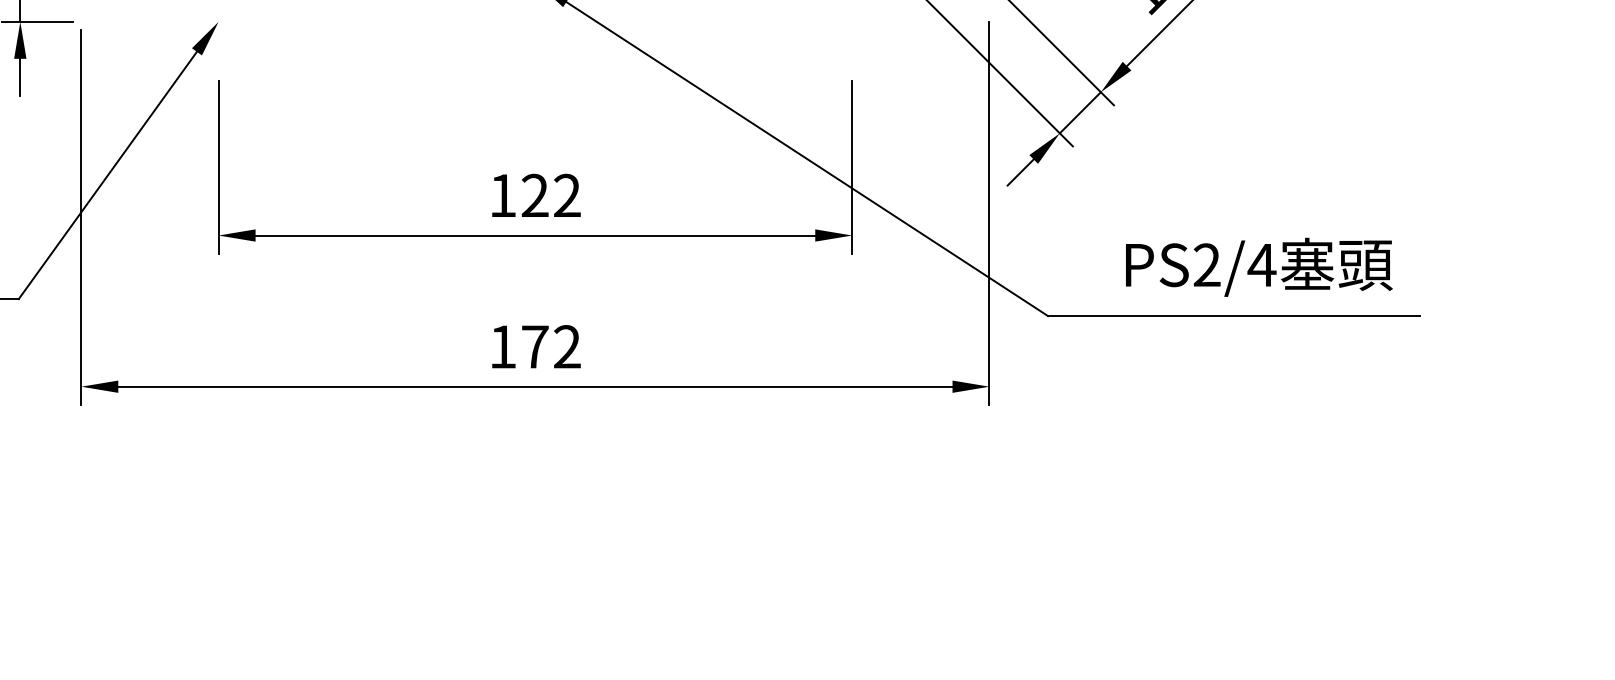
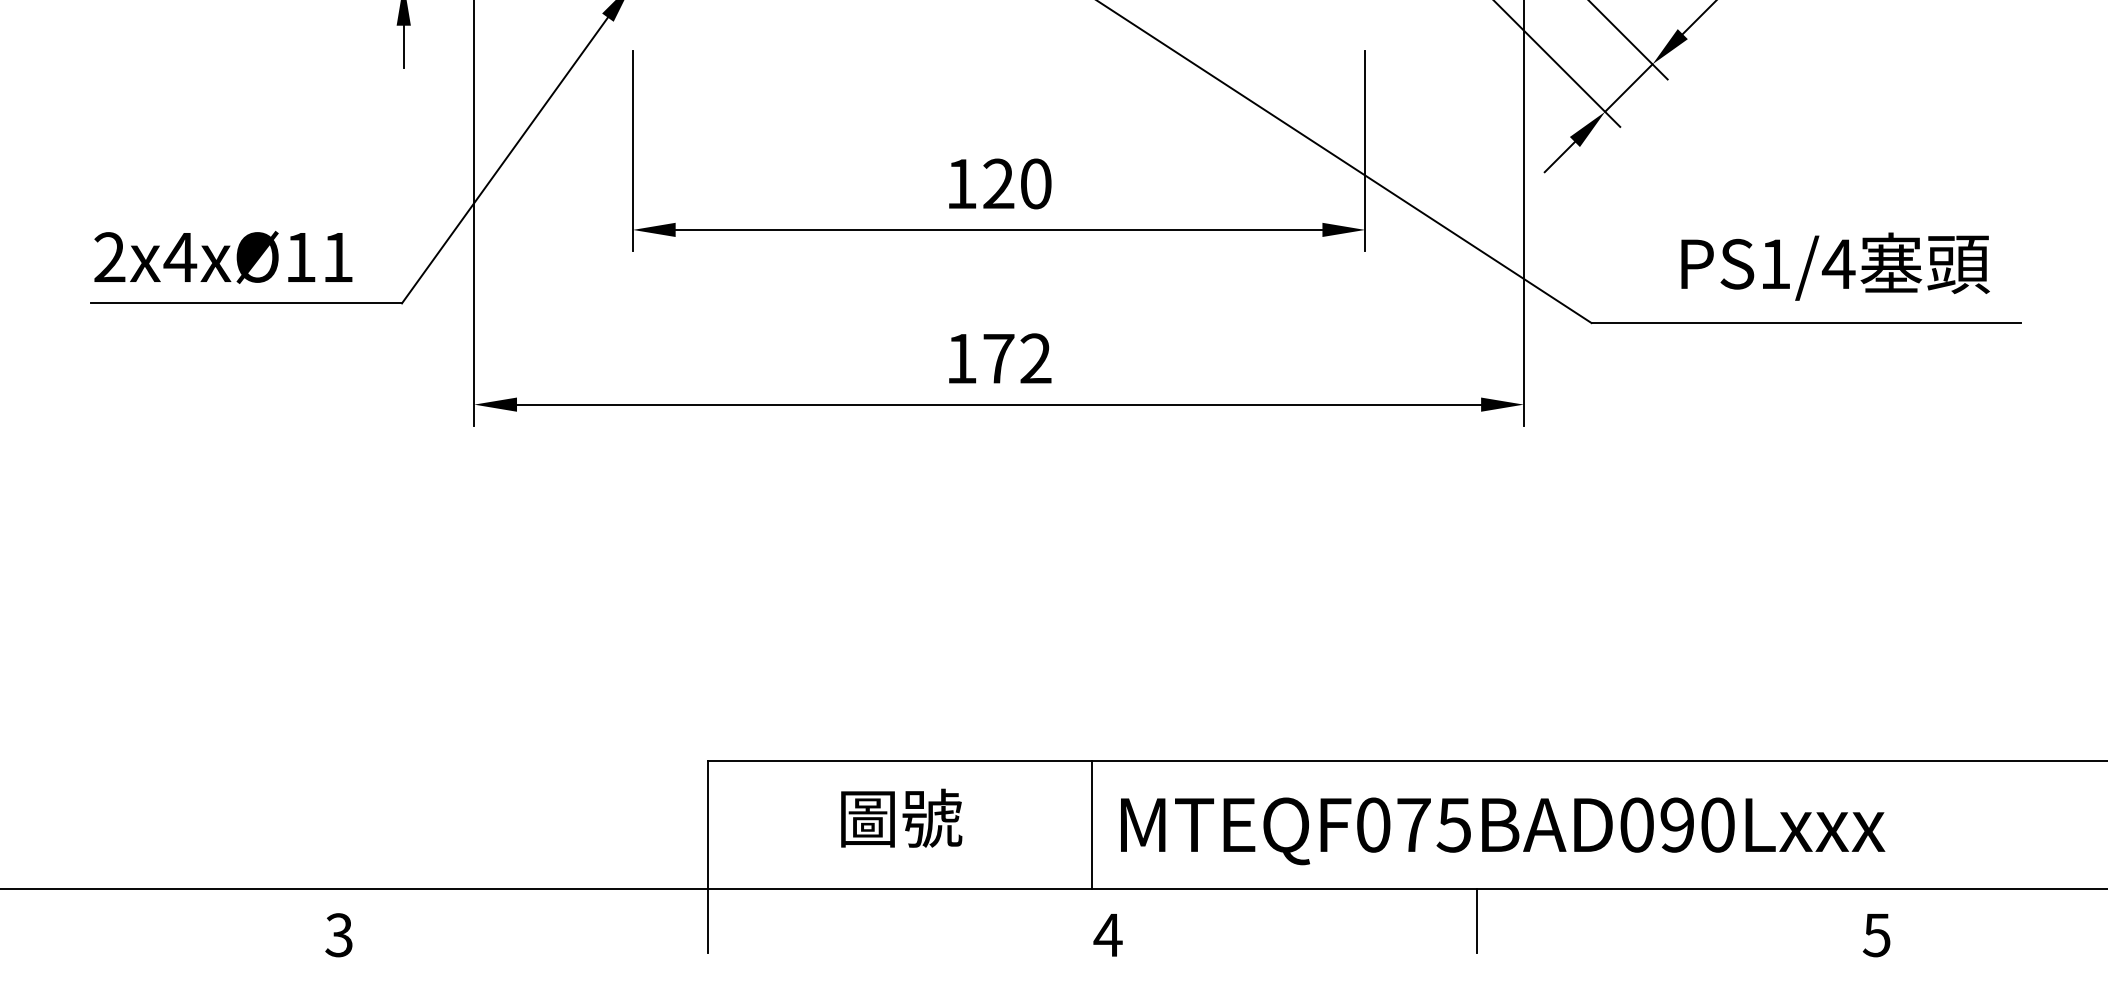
text: (566, 195) -> (1035, 183), 122 -> 120
text: (1207, 264) -> (1775, 263), PS2/4 -> PS1/4

